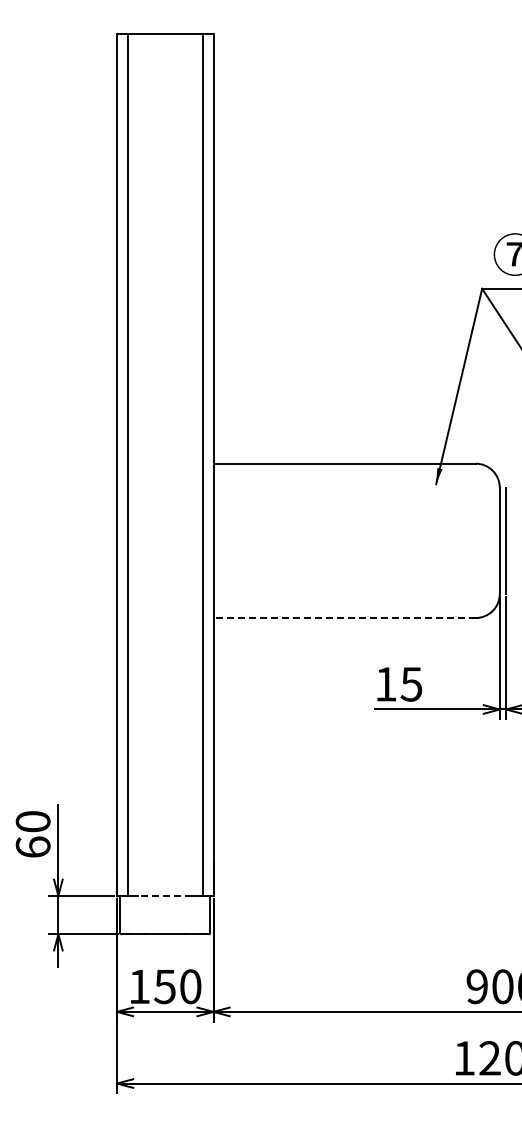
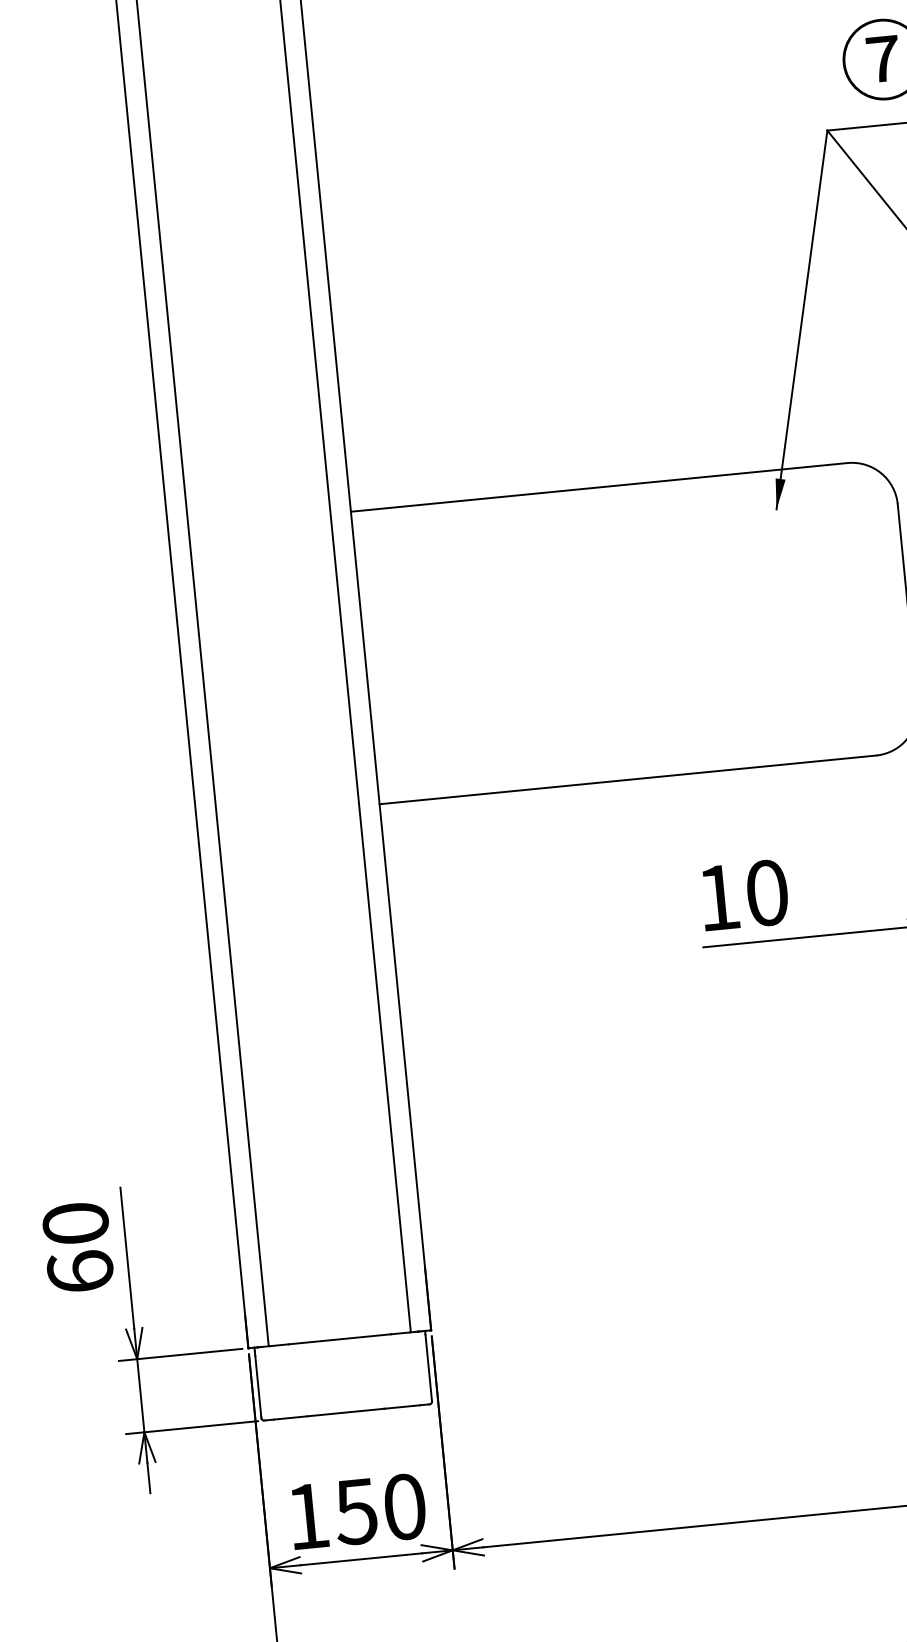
line: (344, 618) -> (627, 780), dashed -> solid
text: (411, 684) -> (766, 893), 15 -> 10
line: (164, 895) -> (338, 1338), dashed -> solid

